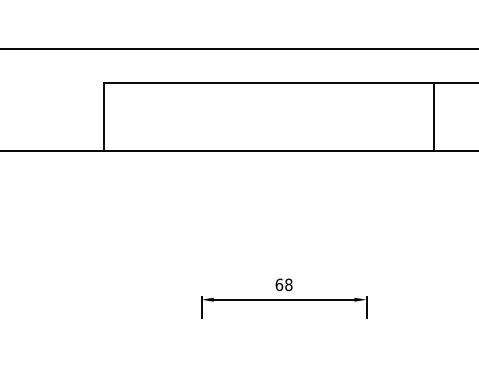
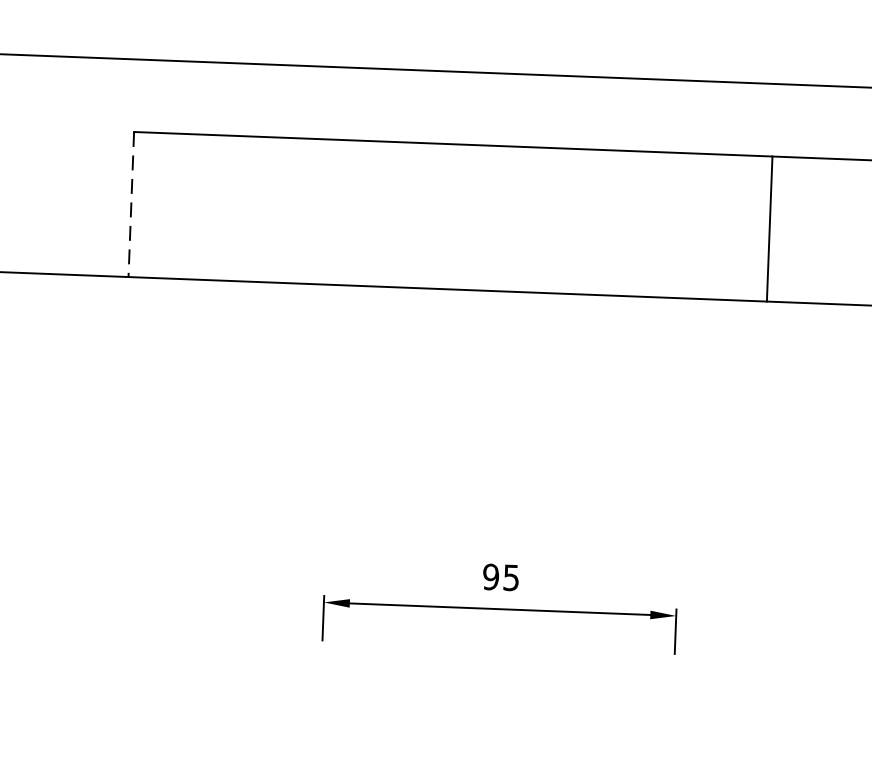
line: (104, 117) -> (131, 205), solid -> dashed
line: (434, 117) -> (769, 230), moved
text: (283, 284) -> (499, 576), 68 -> 95

